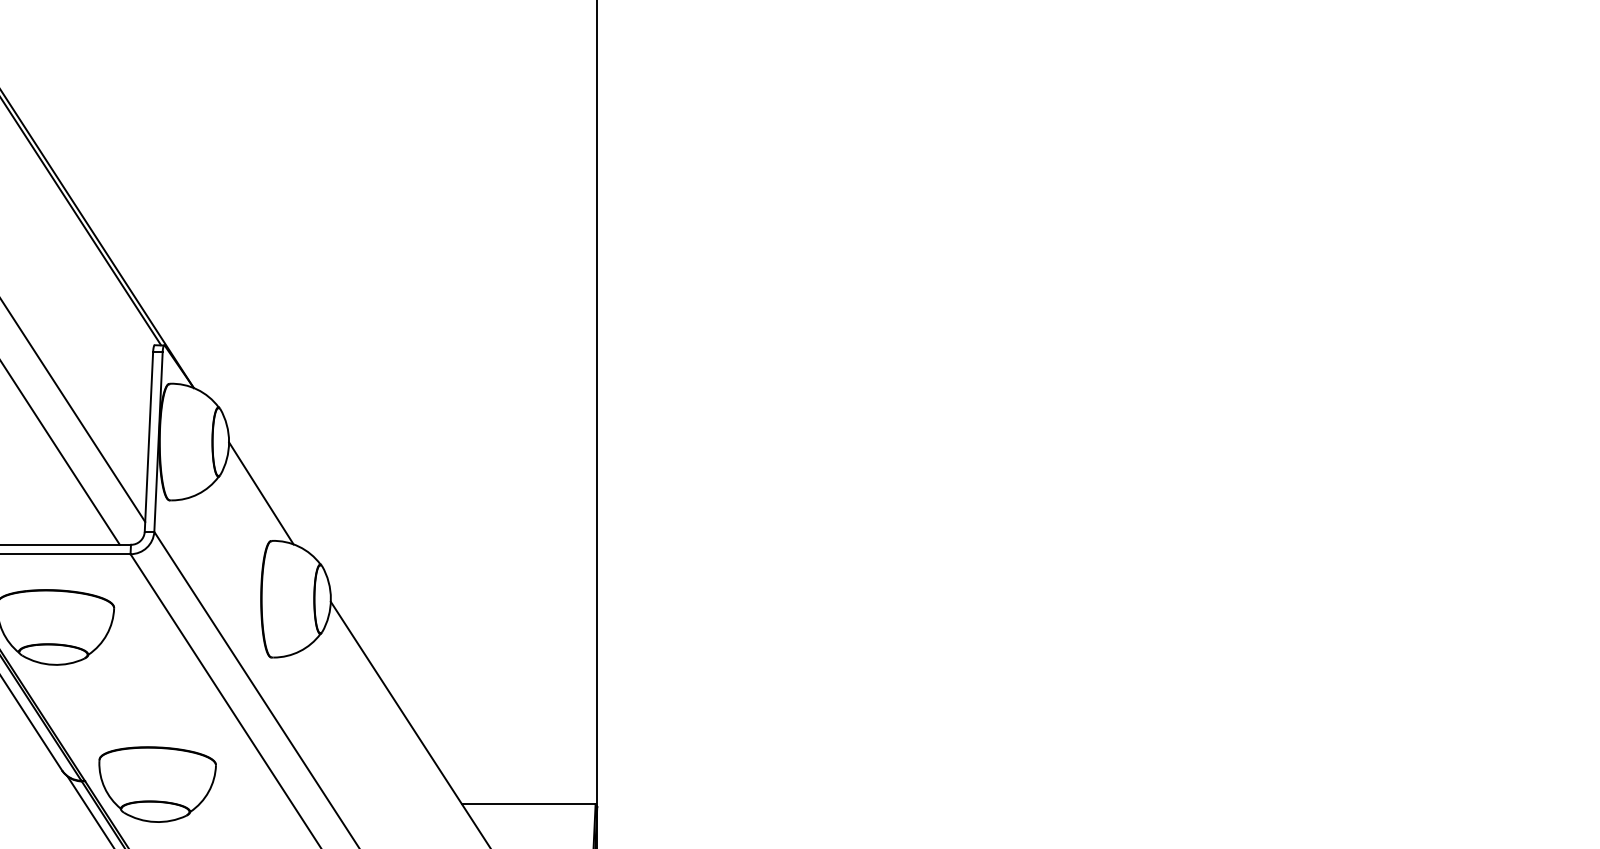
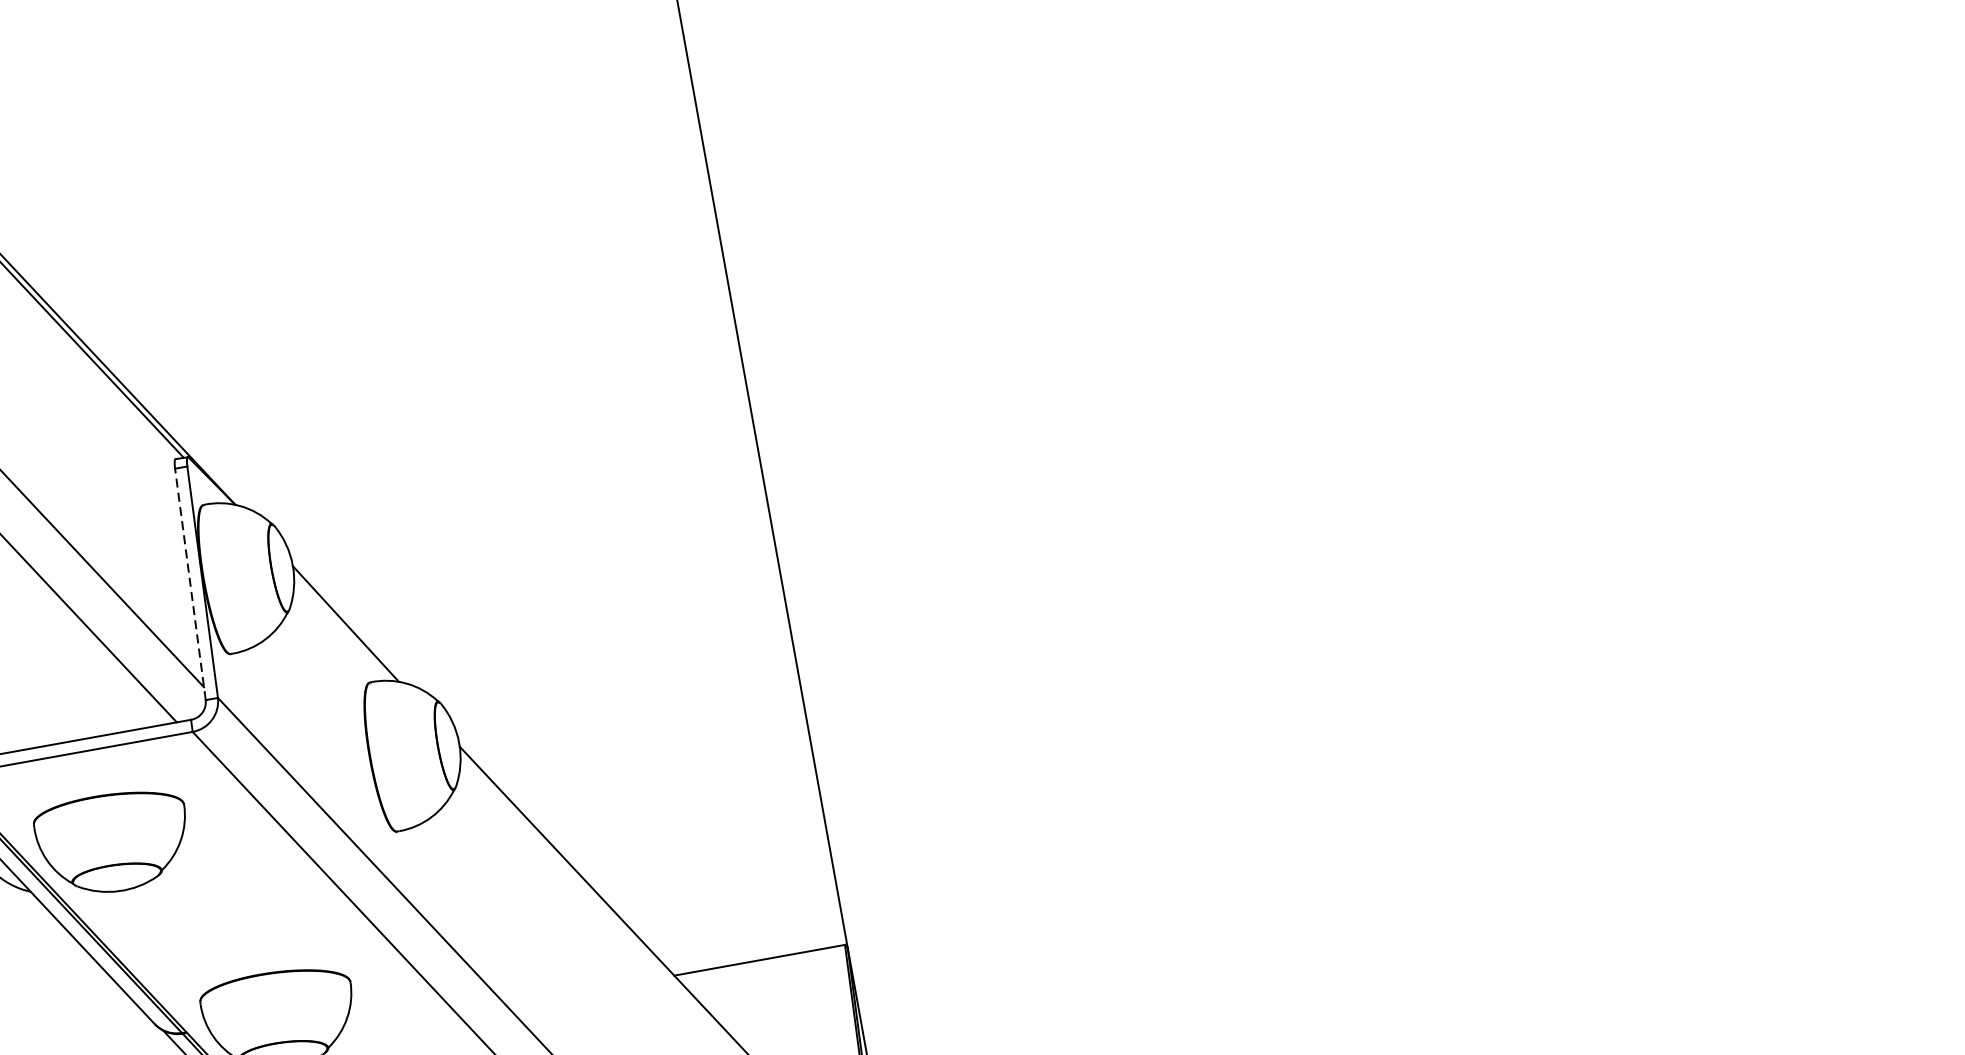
line: (148, 442) -> (189, 584), solid -> dashed

